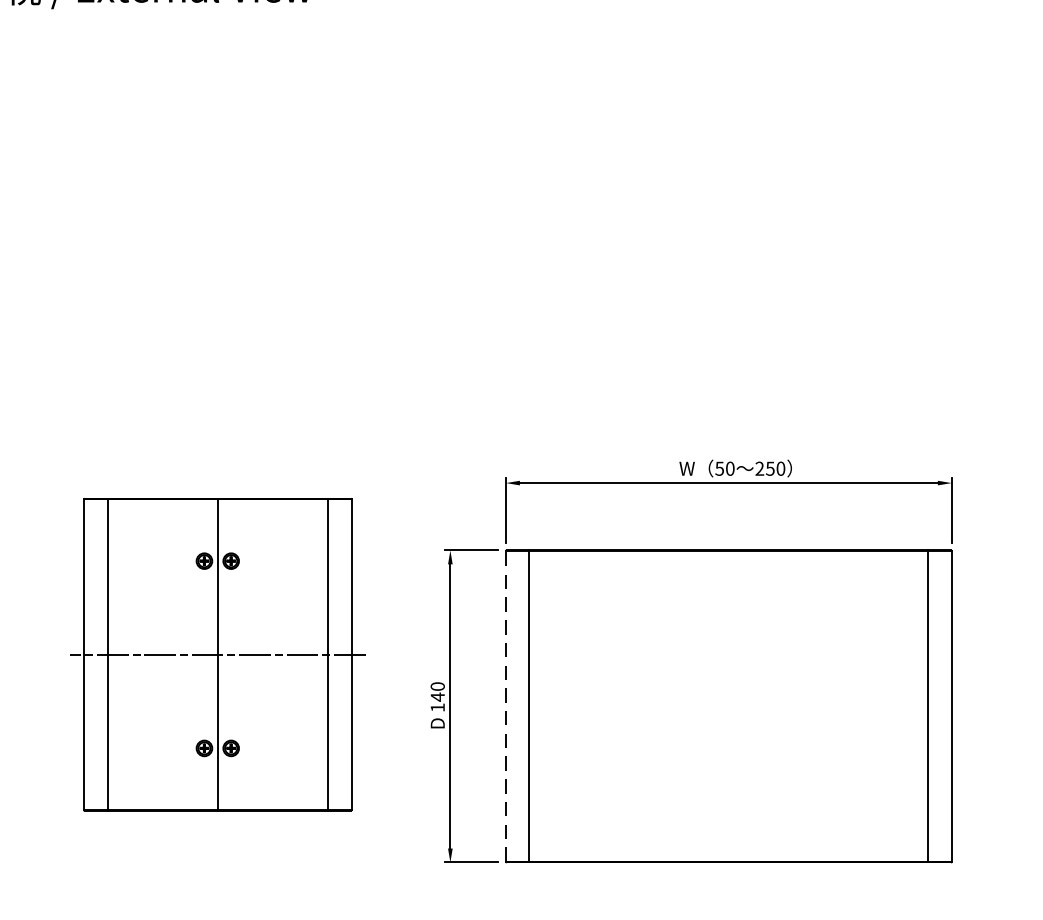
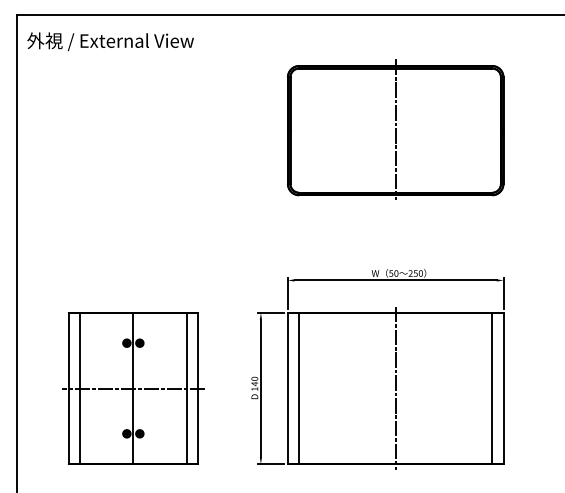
part: (728, 171) -> (395, 129), added
part: (218, 654) -> (133, 388), moved
line: (505, 706) -> (287, 388), dashed -> solid
line: (728, 706) -> (395, 388), added

